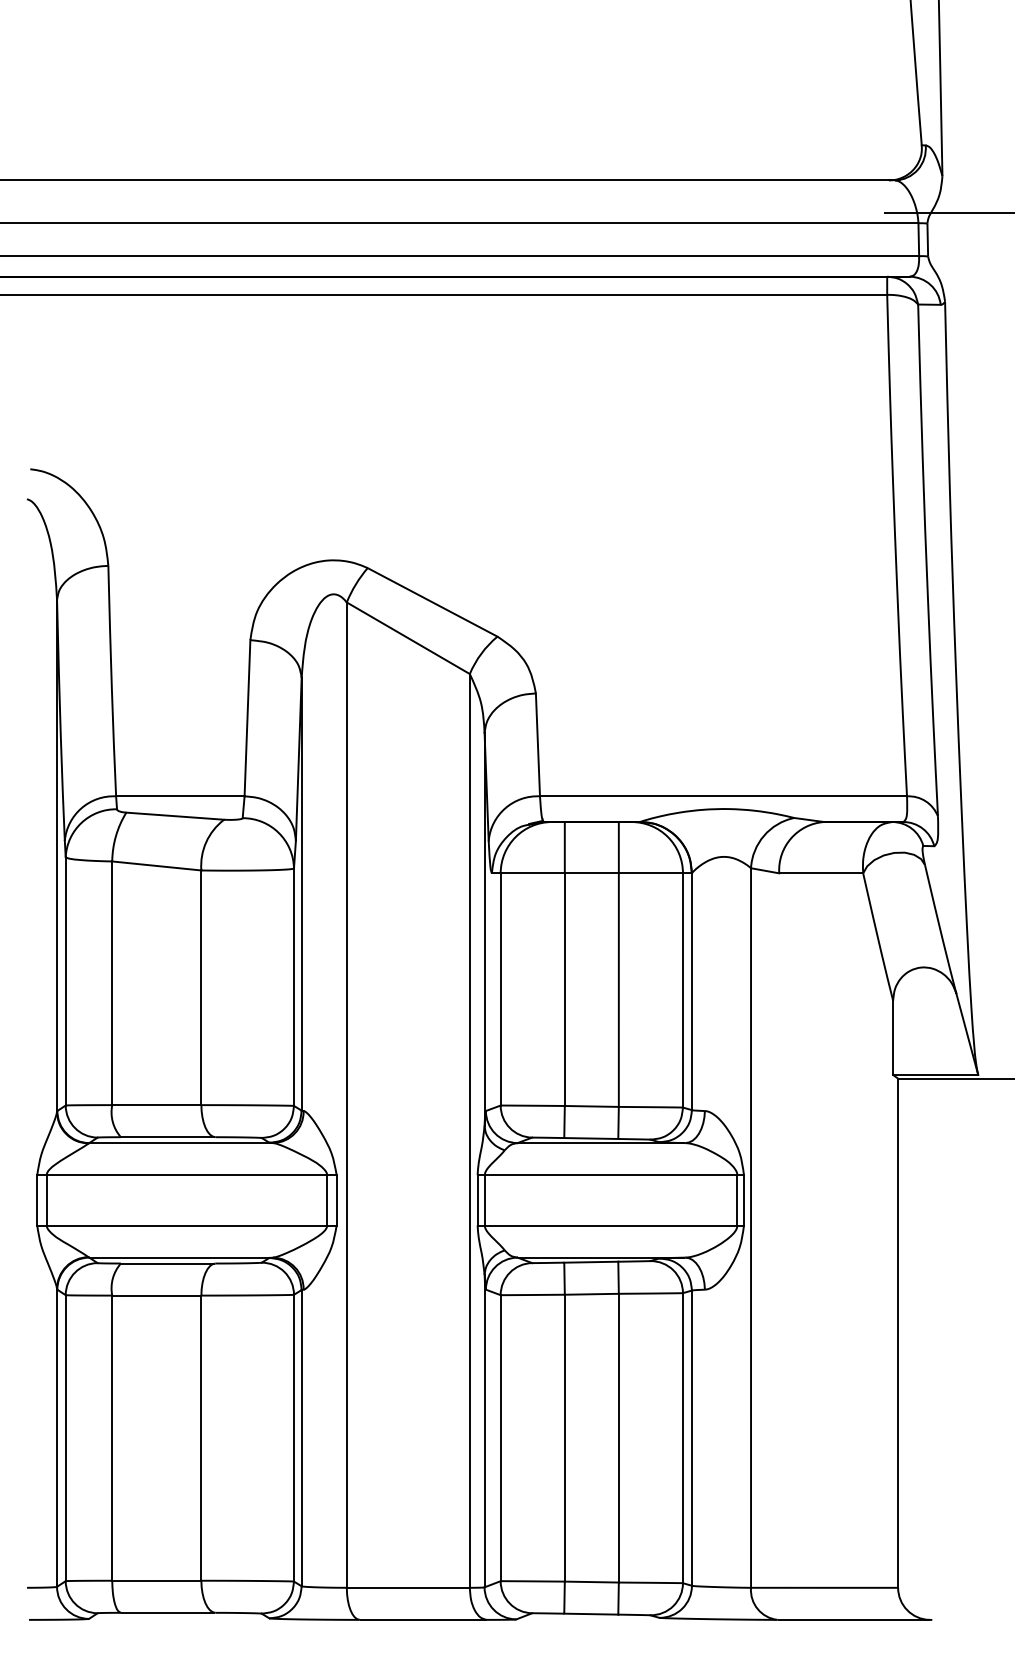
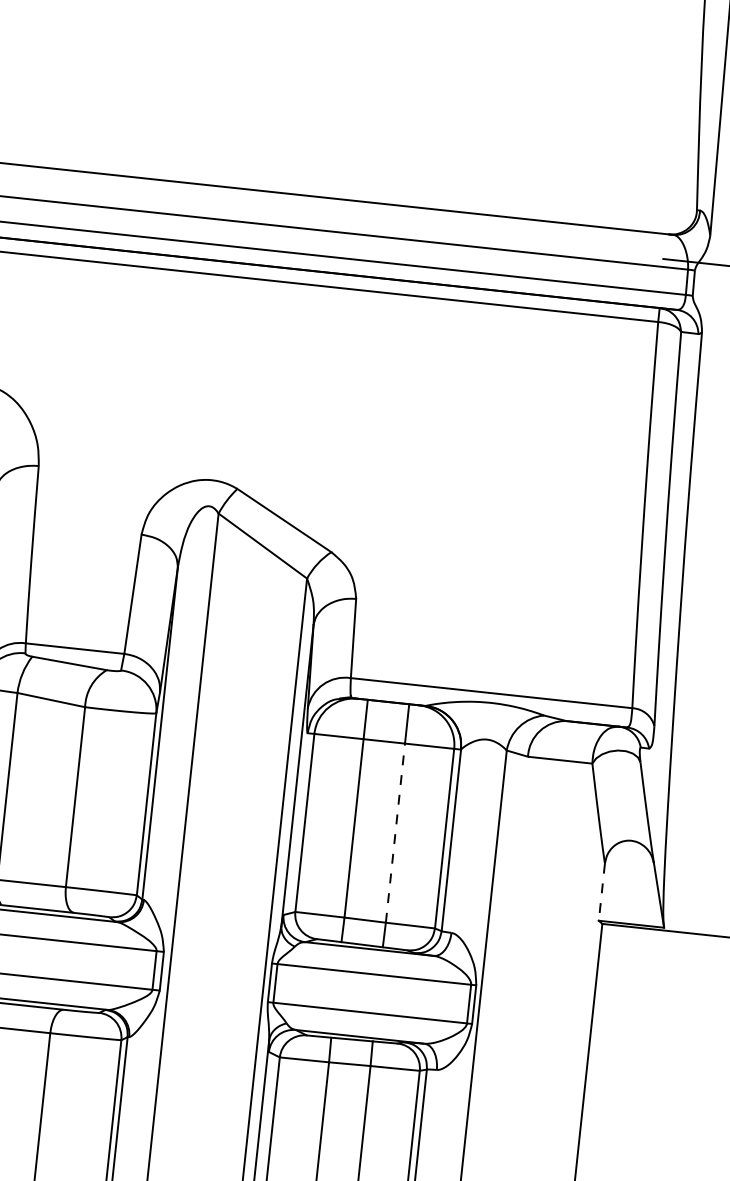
line: (618, 990) -> (395, 833), solid -> dashed
line: (893, 1038) -> (602, 892), solid -> dashed

